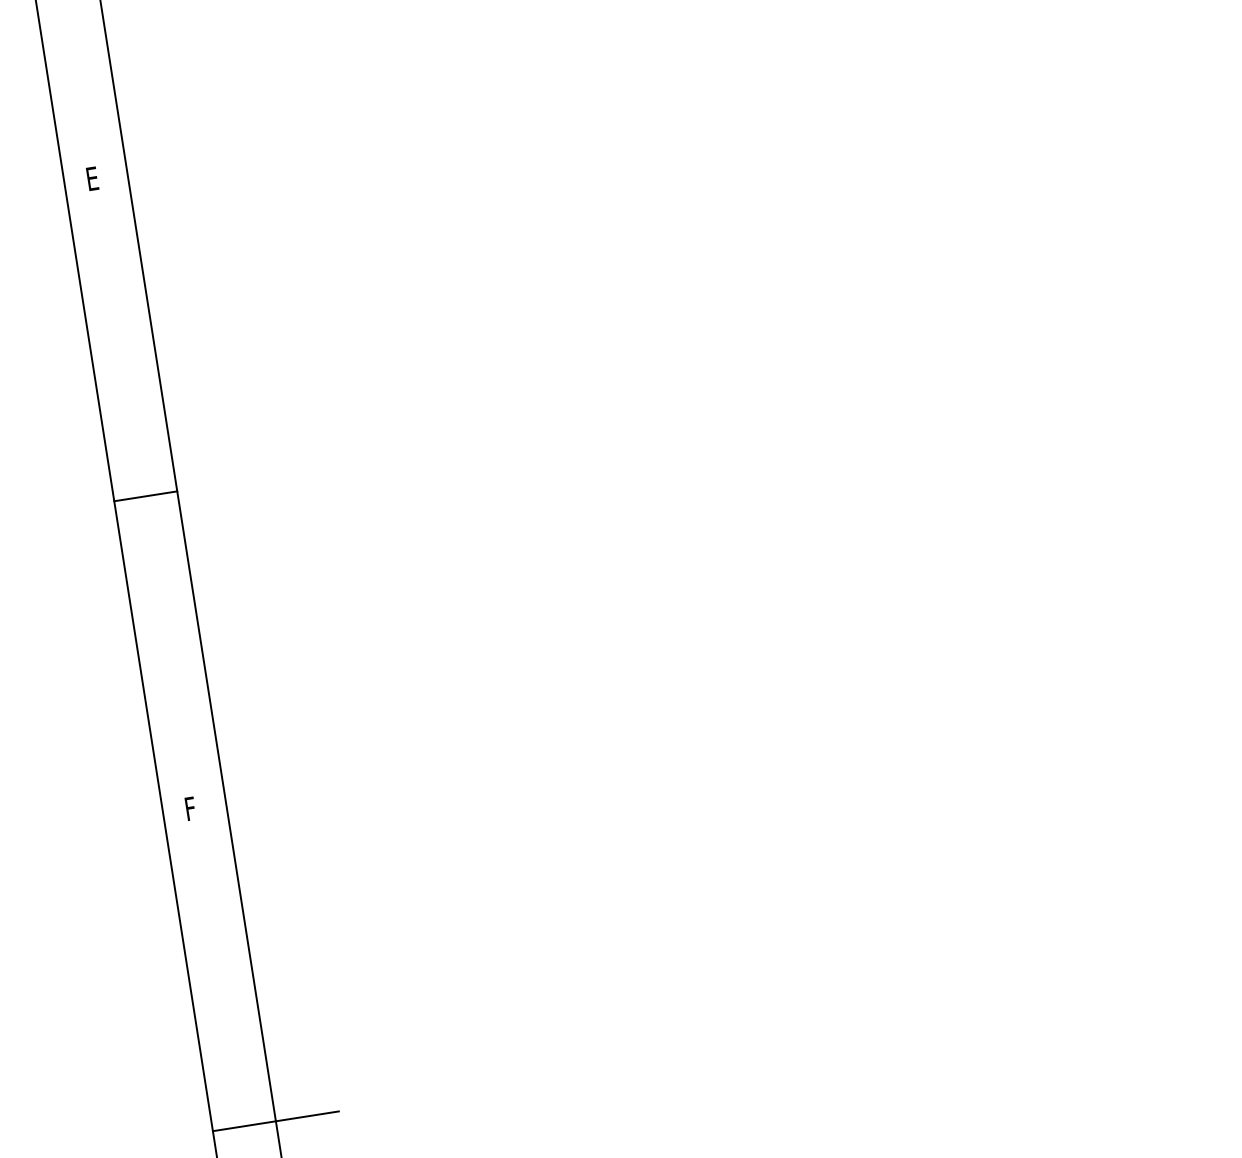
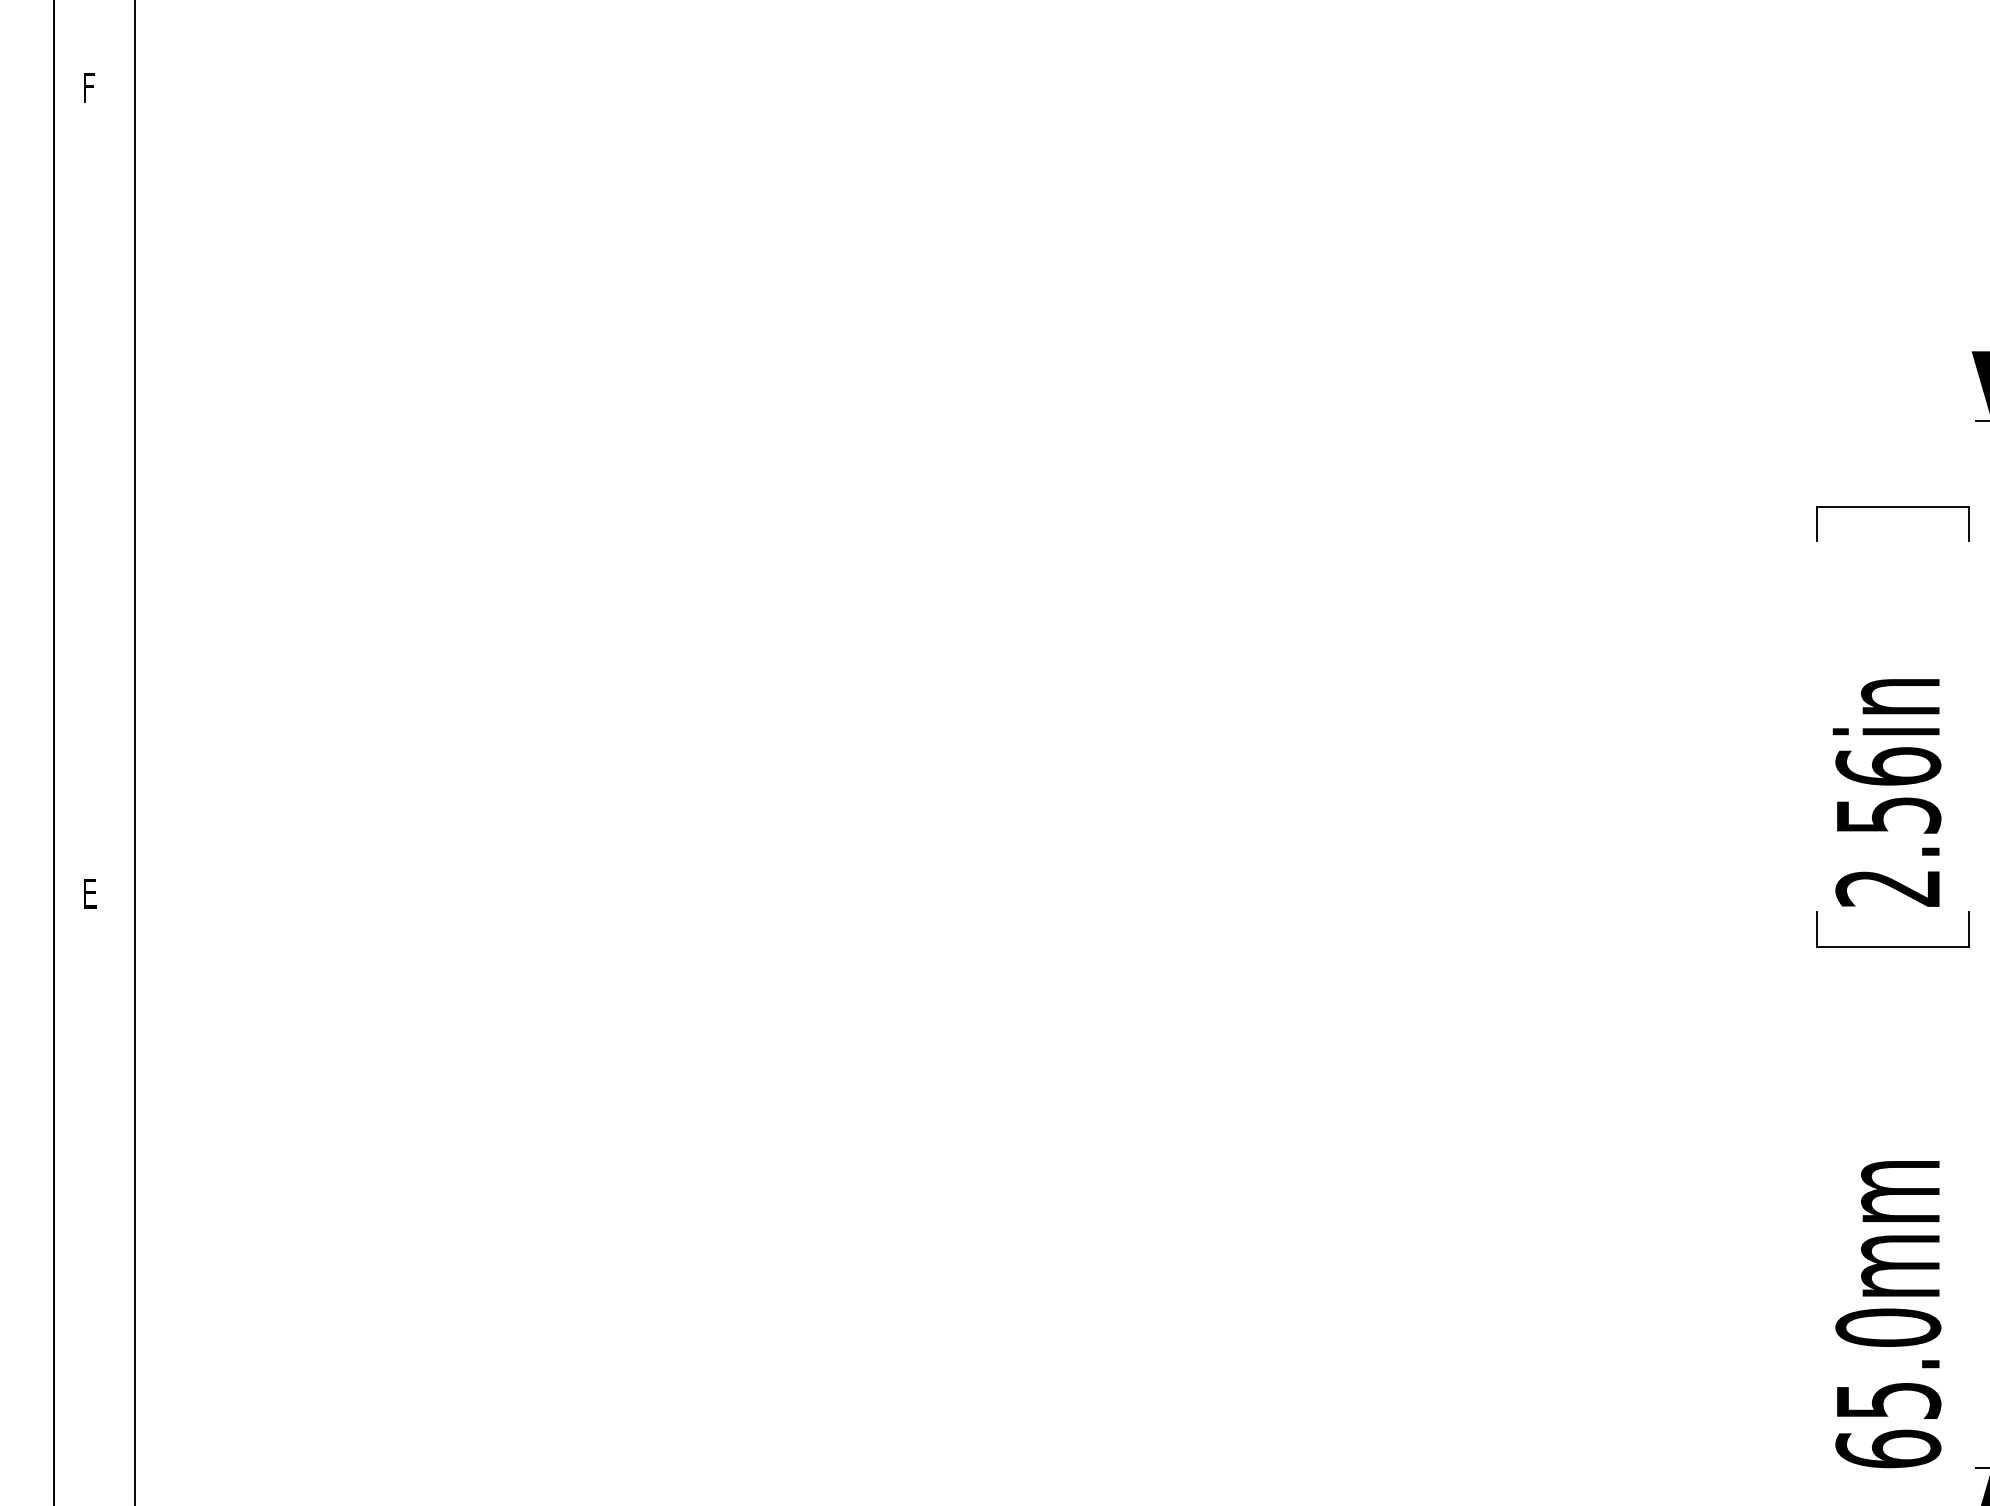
text: (93, 178) -> (91, 87), E -> F
line: (145, 496) -> (93, 494), removed
text: (192, 808) -> (91, 893), F -> E
line: (275, 1121) -> (134, 1300), removed

